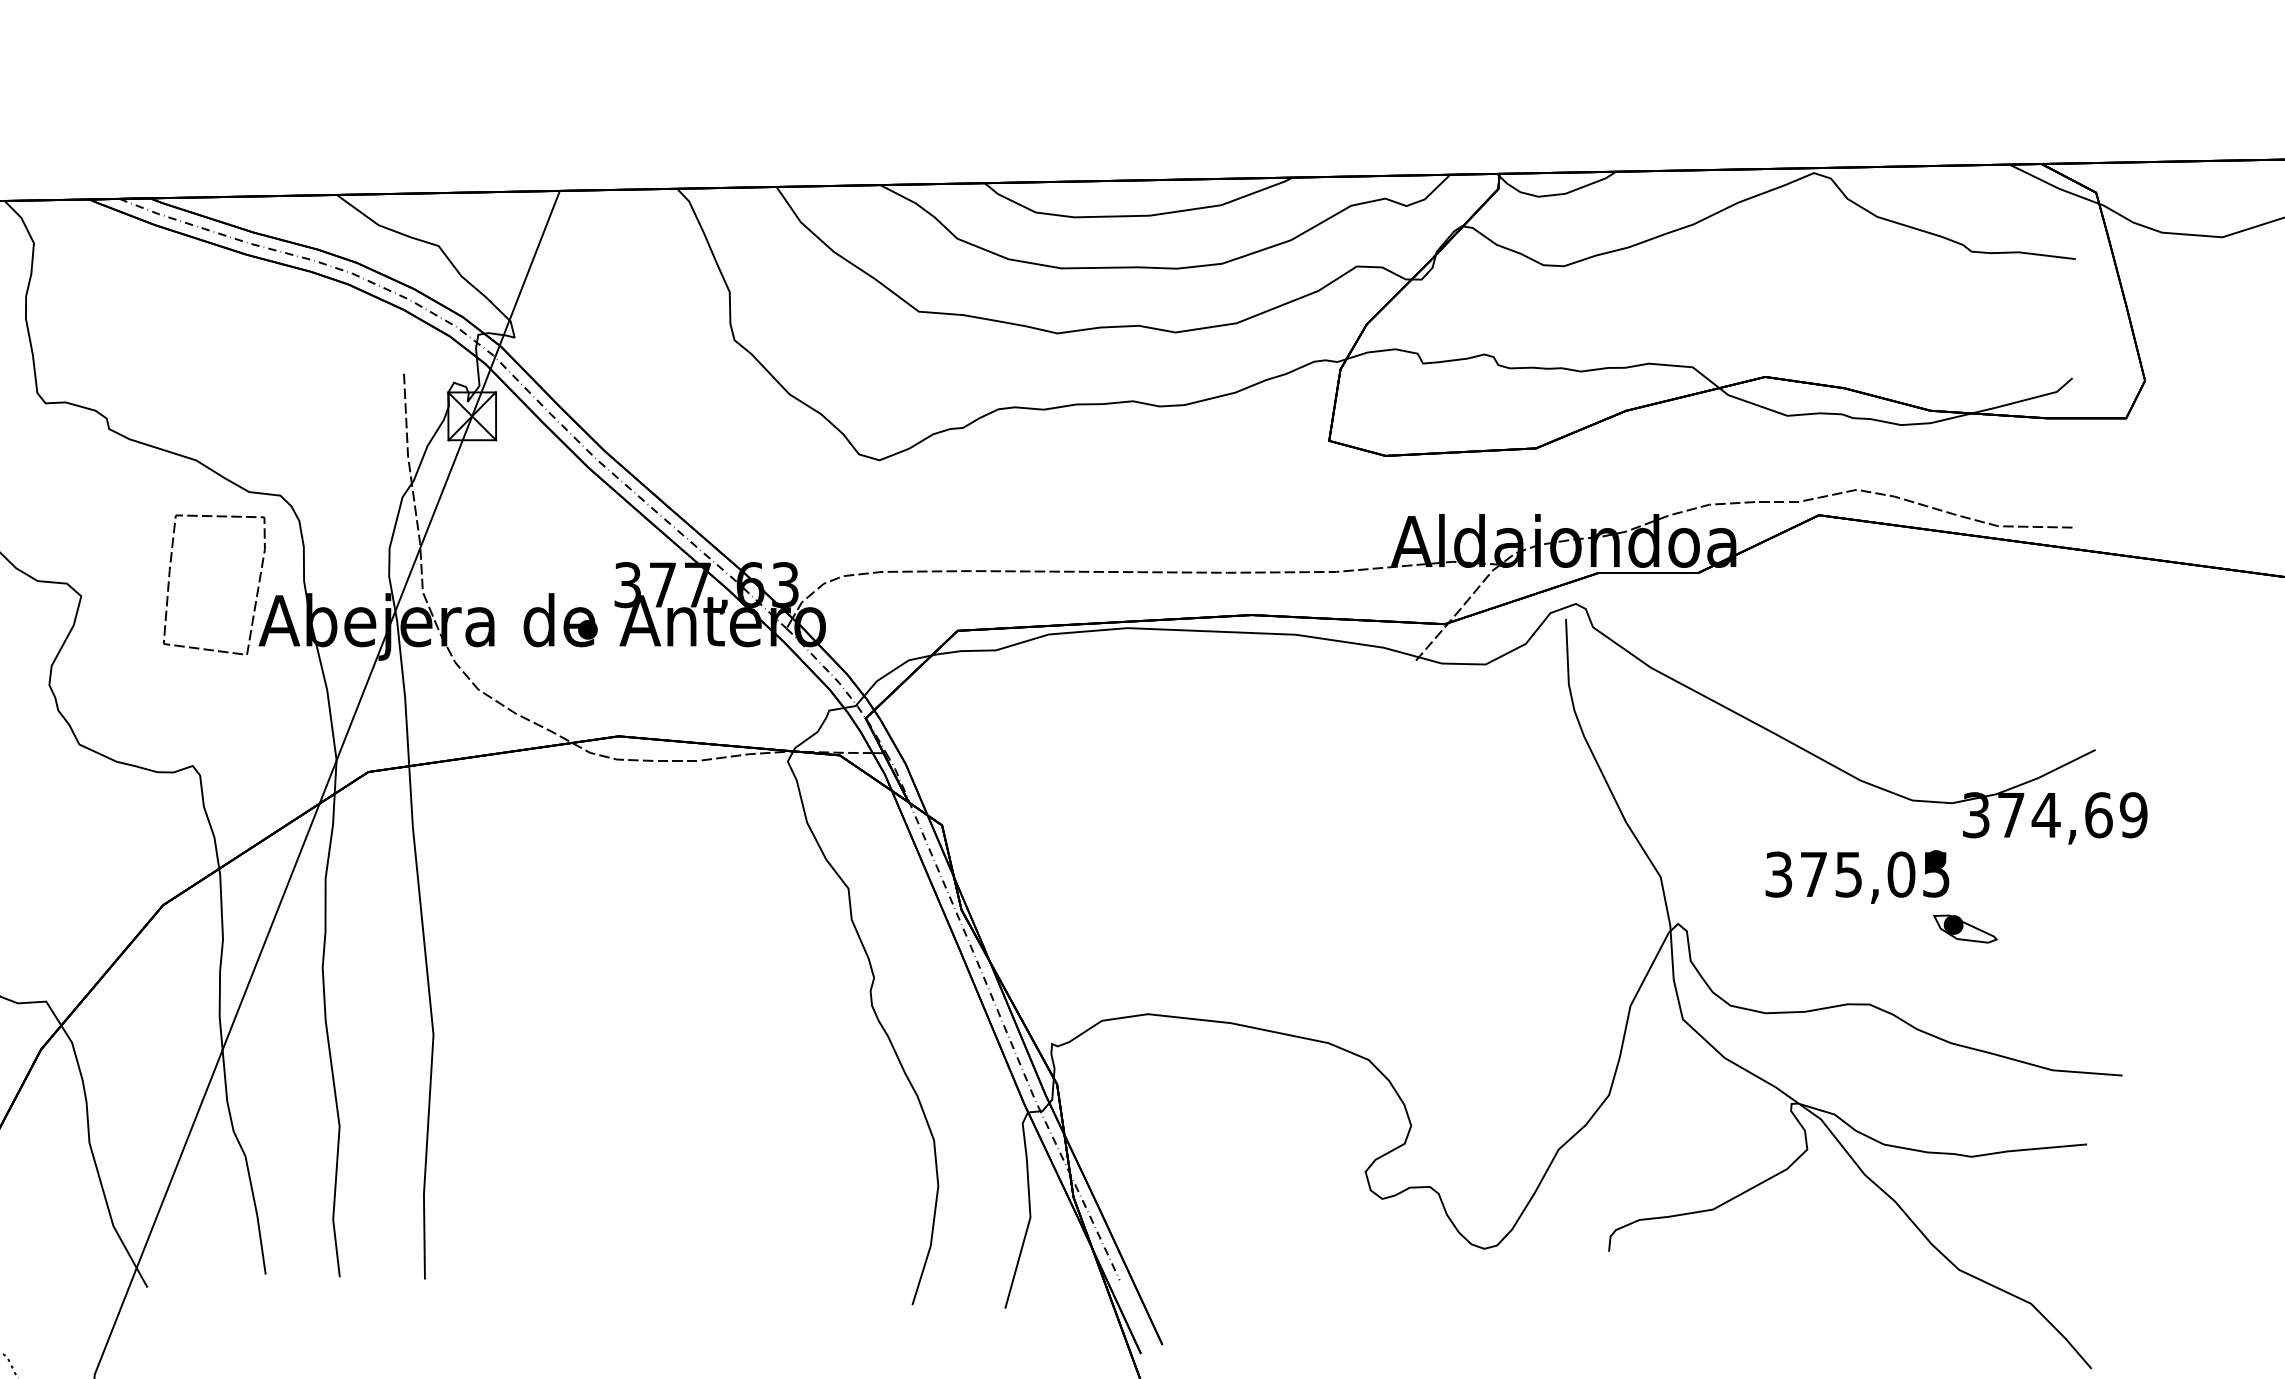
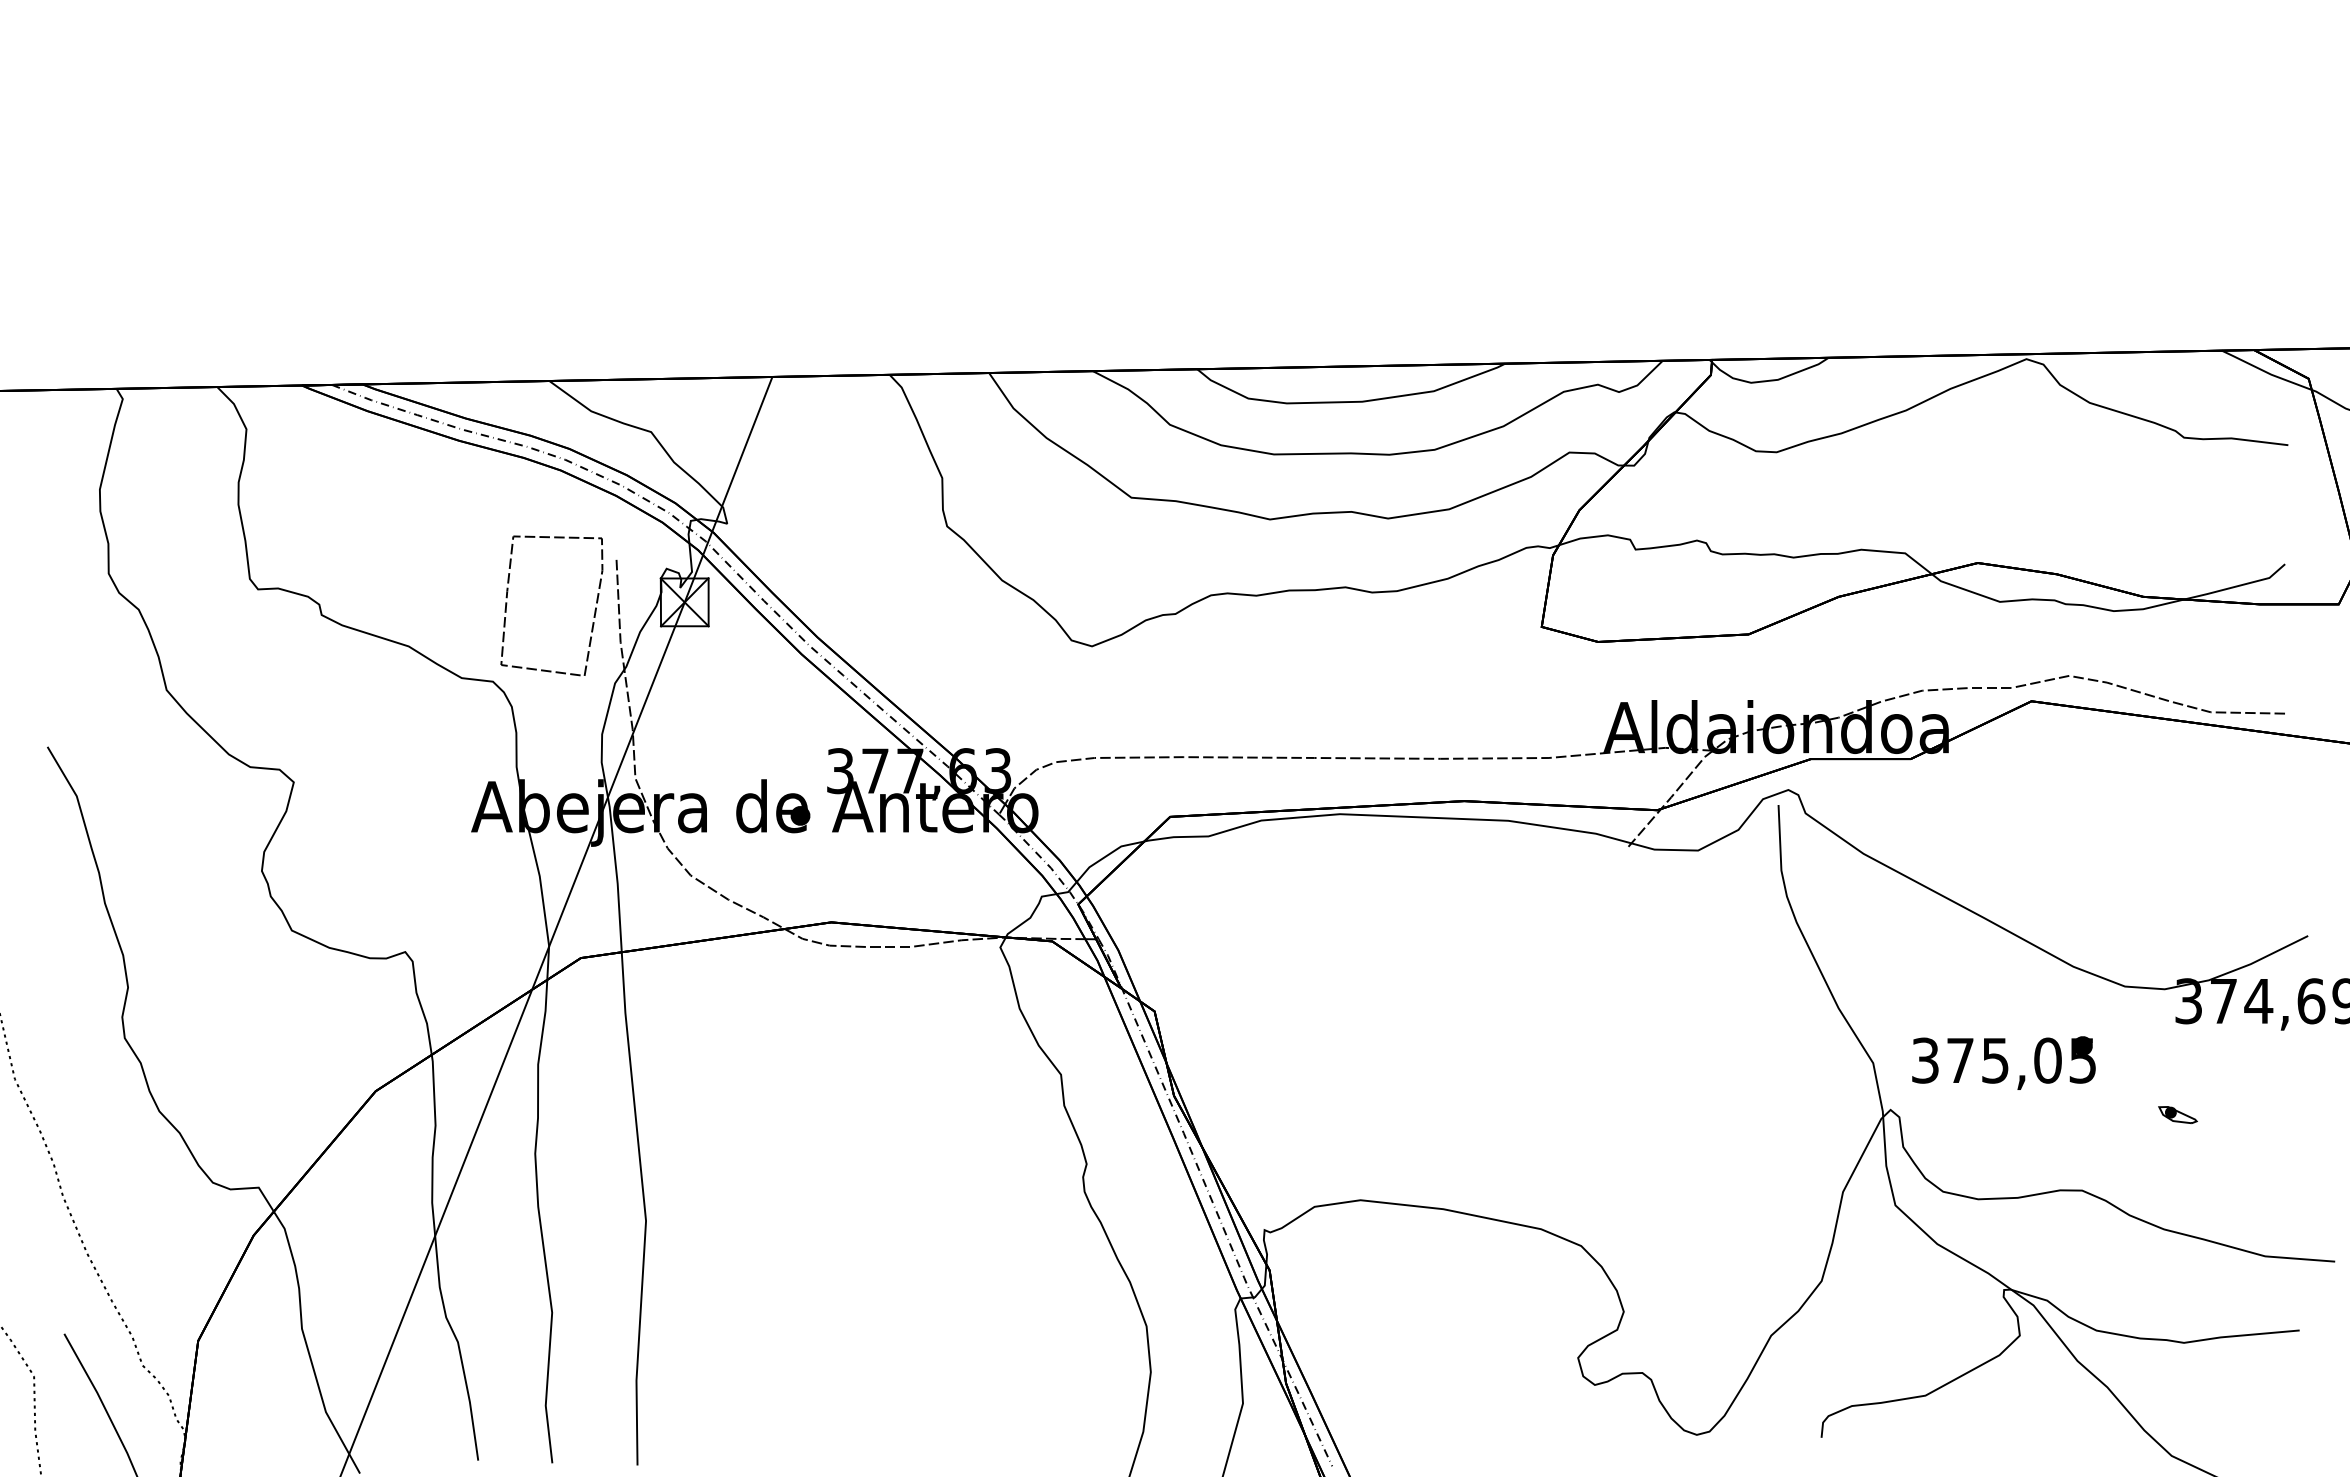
part: (255, 594) -> (593, 615), moved
text: (1856, 876) -> (2003, 1062), moved
part: (1964, 928) -> (2177, 1114), size x0.6

